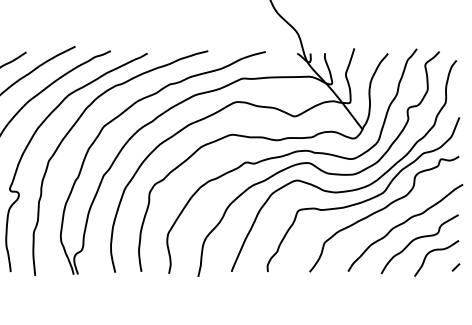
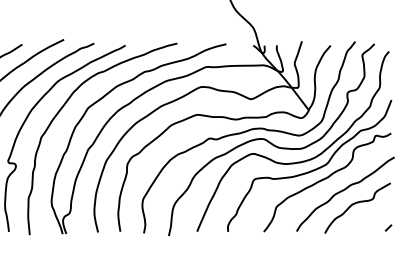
curve: (434, 251) -> (370, 214), removed

